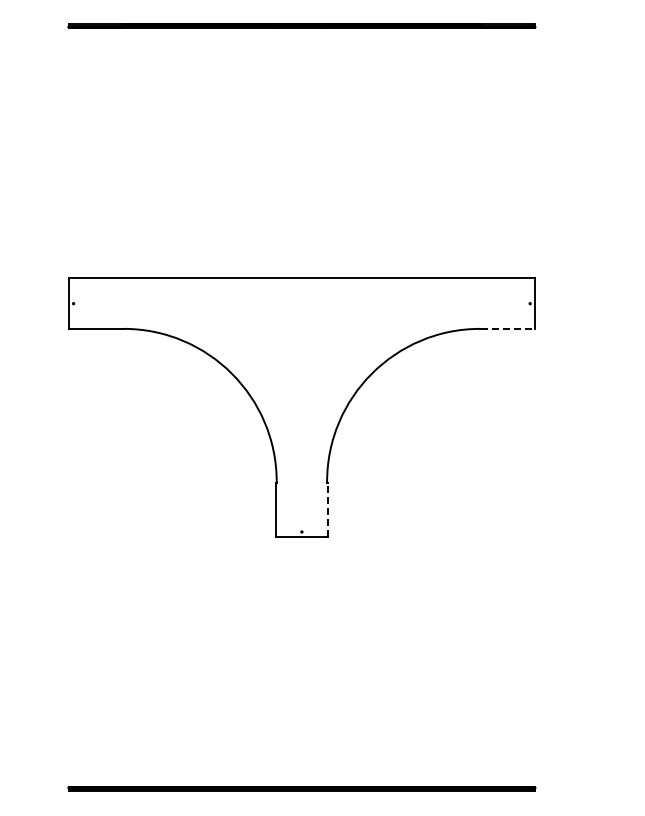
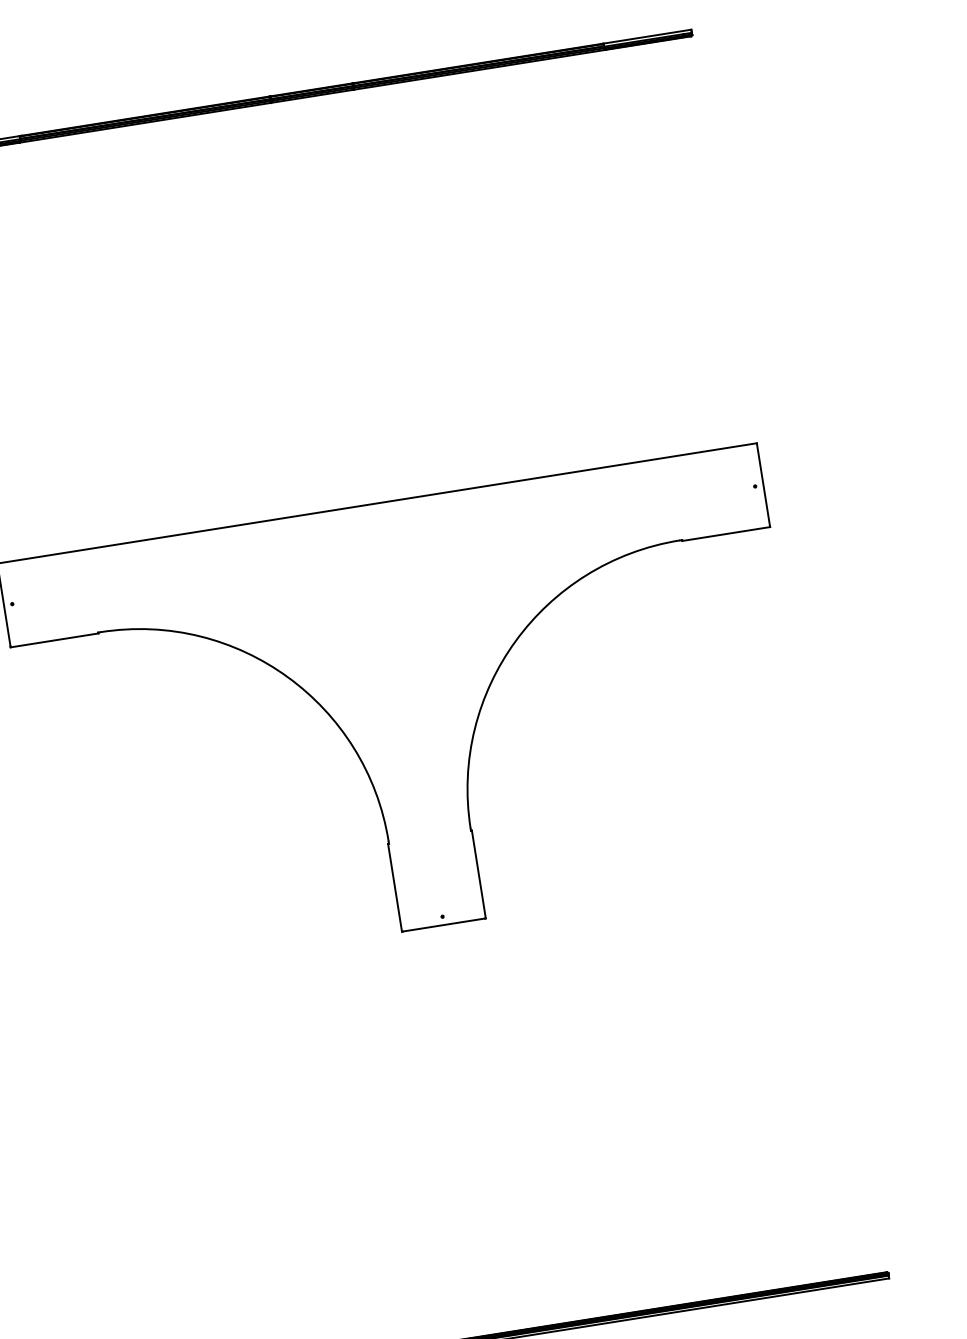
line: (508, 329) -> (726, 534), dashed -> solid
line: (327, 510) -> (478, 875), dashed -> solid

